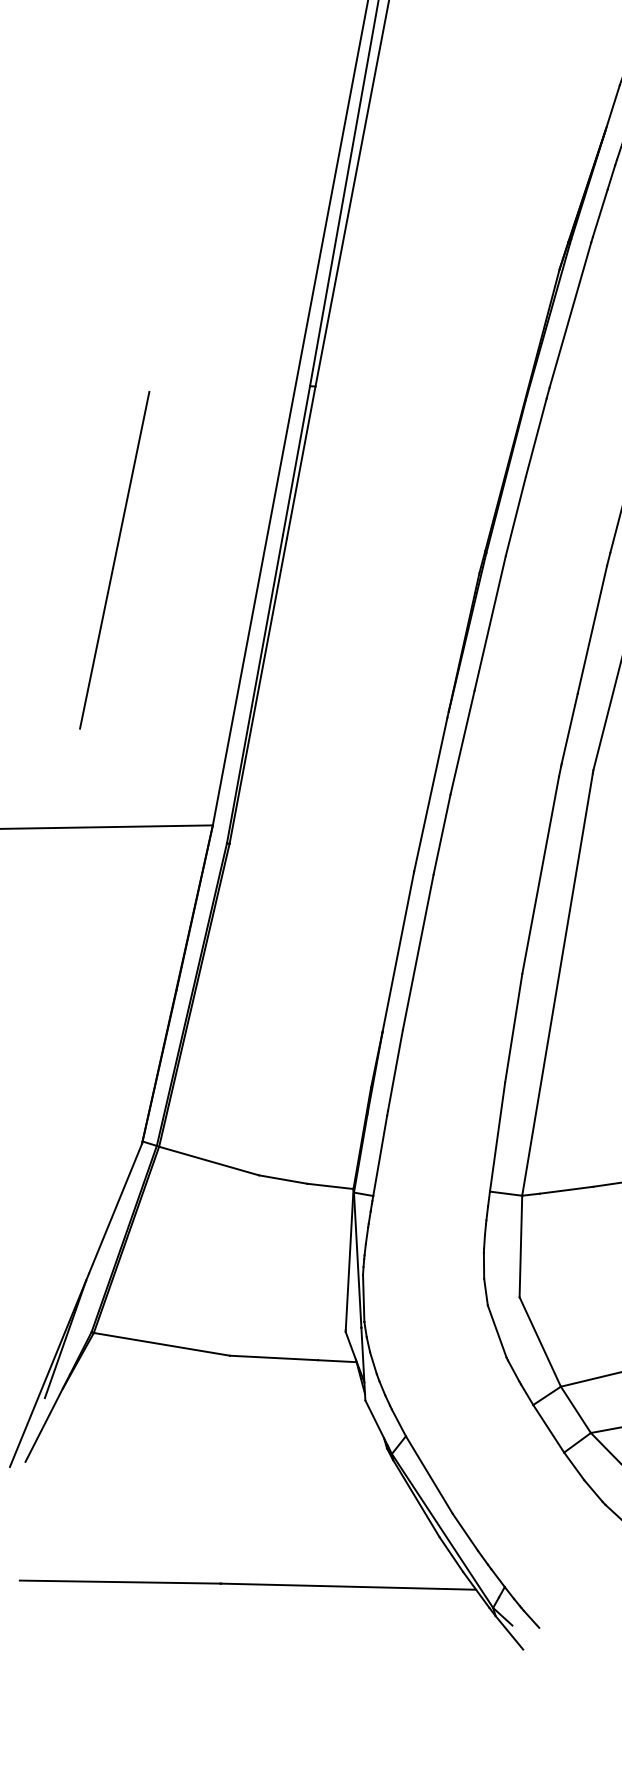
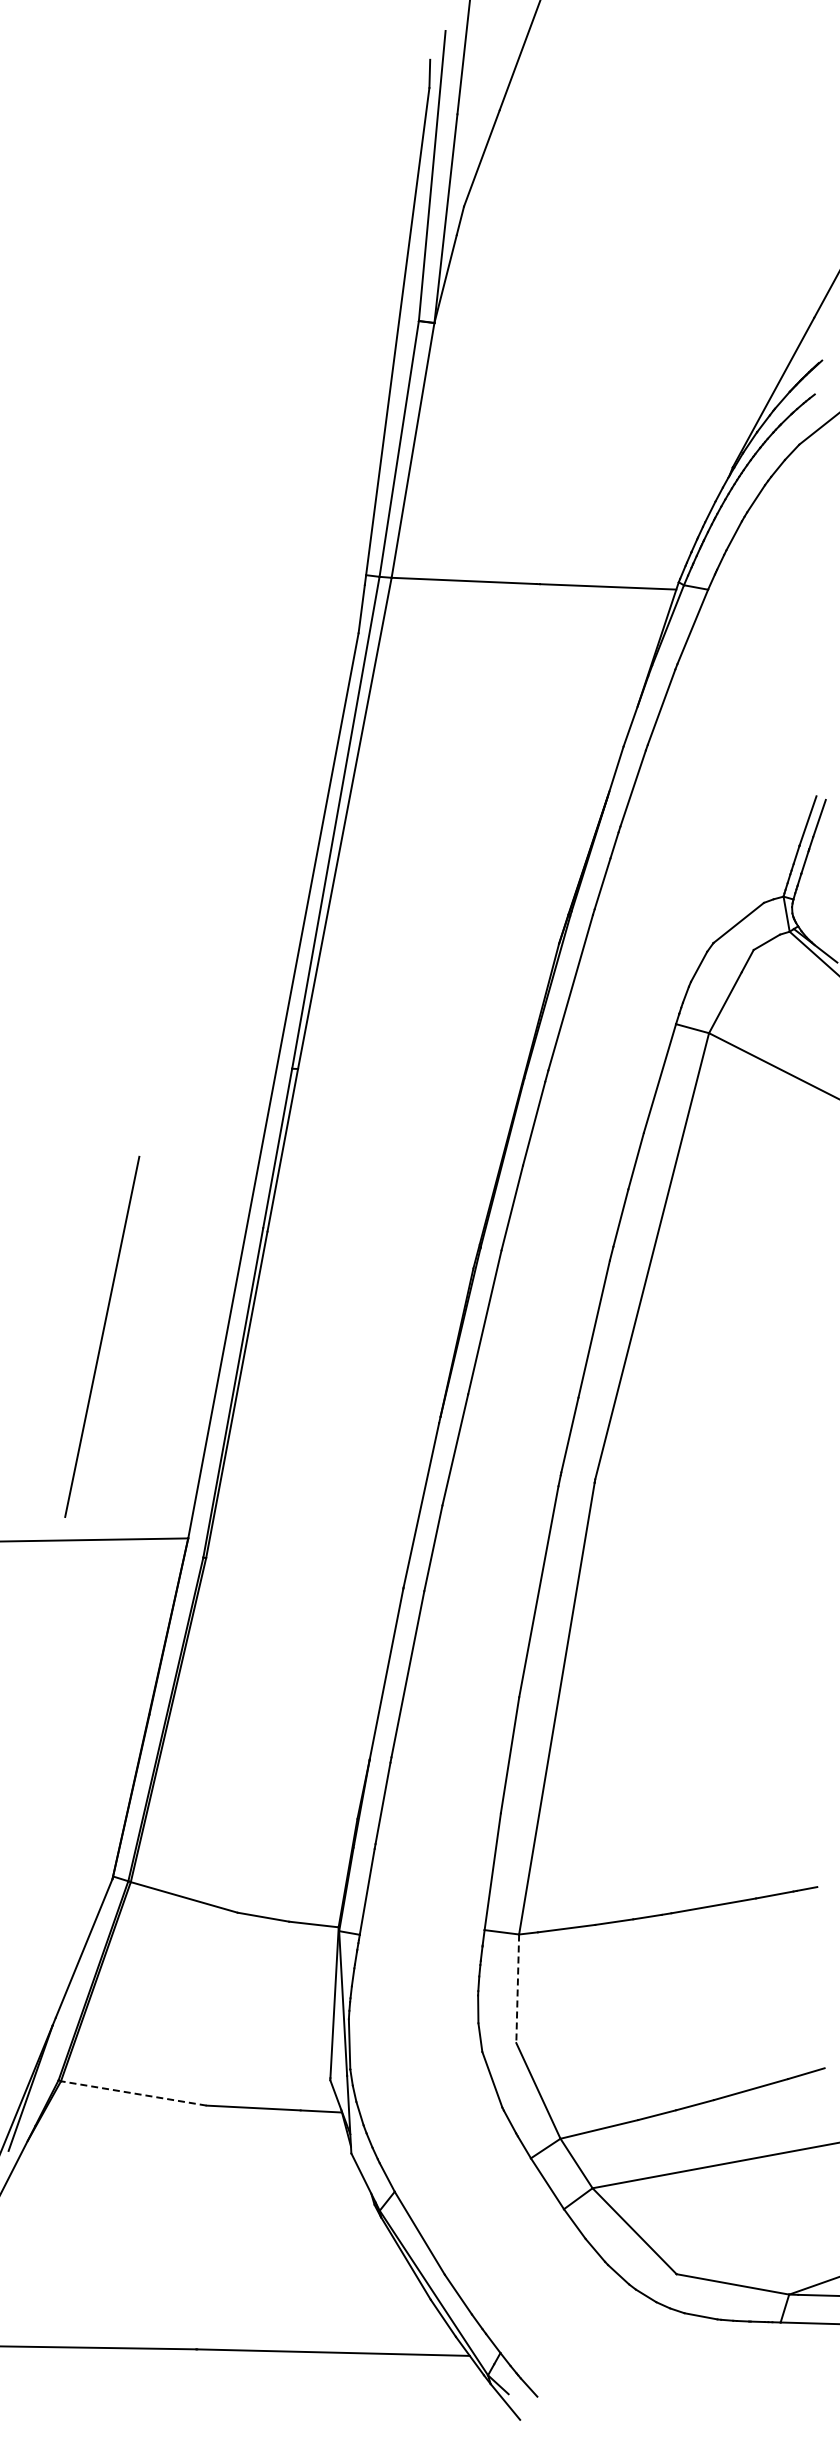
line: (114, 559) -> (102, 1336), moved
line: (520, 1247) -> (517, 1989), solid -> dashed
line: (161, 1344) -> (133, 2093), solid -> dashed

